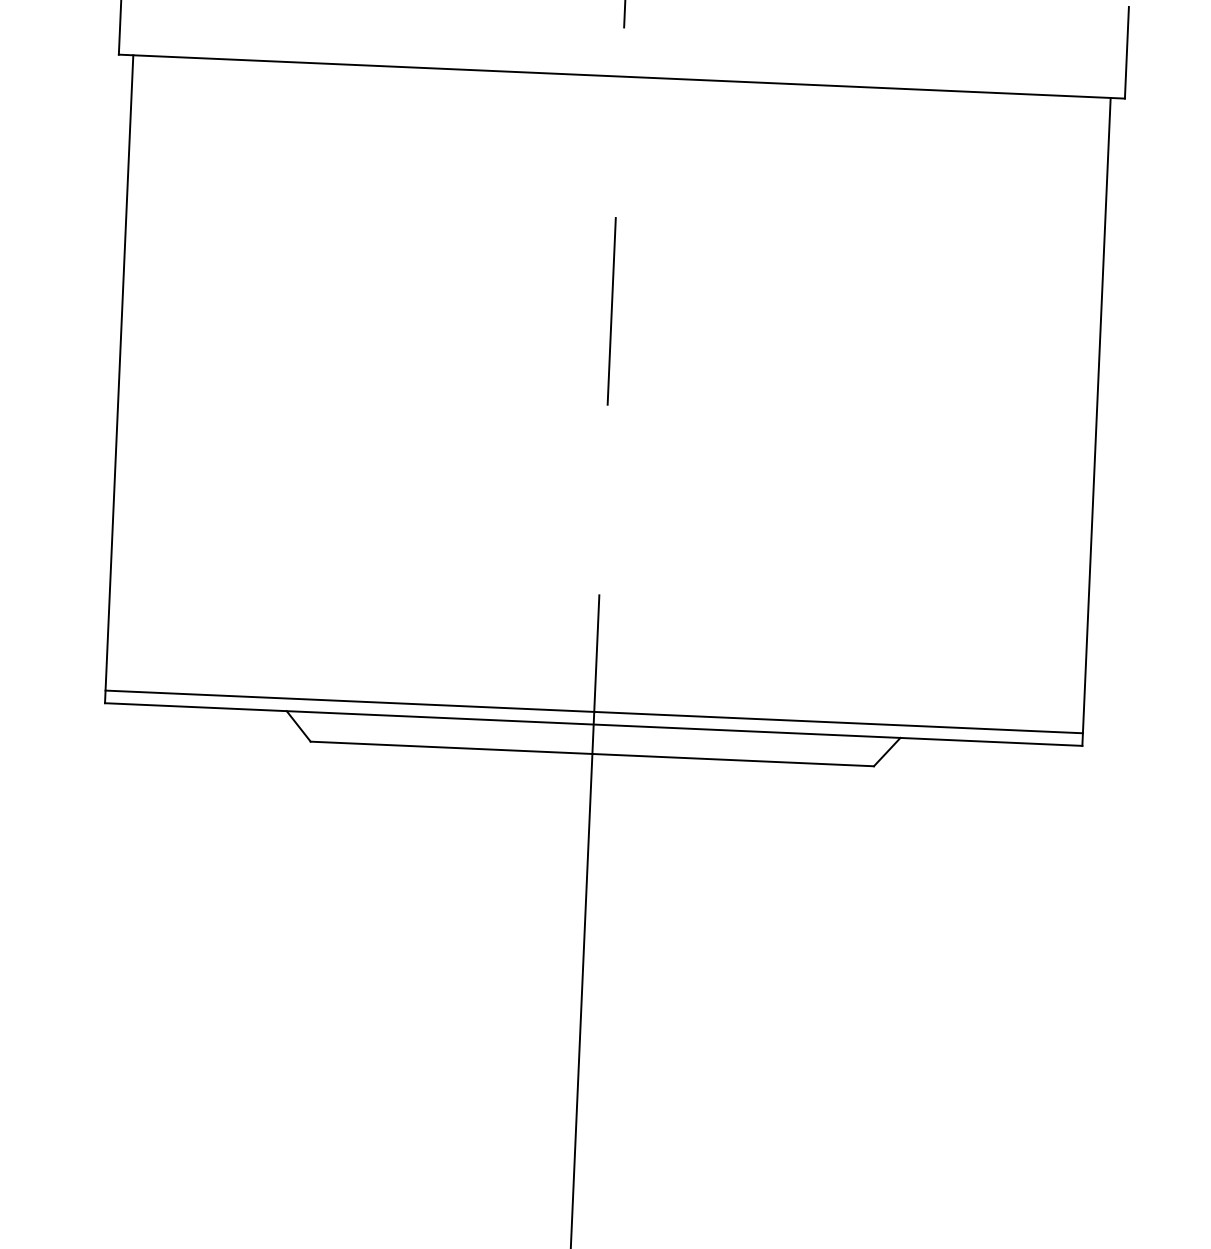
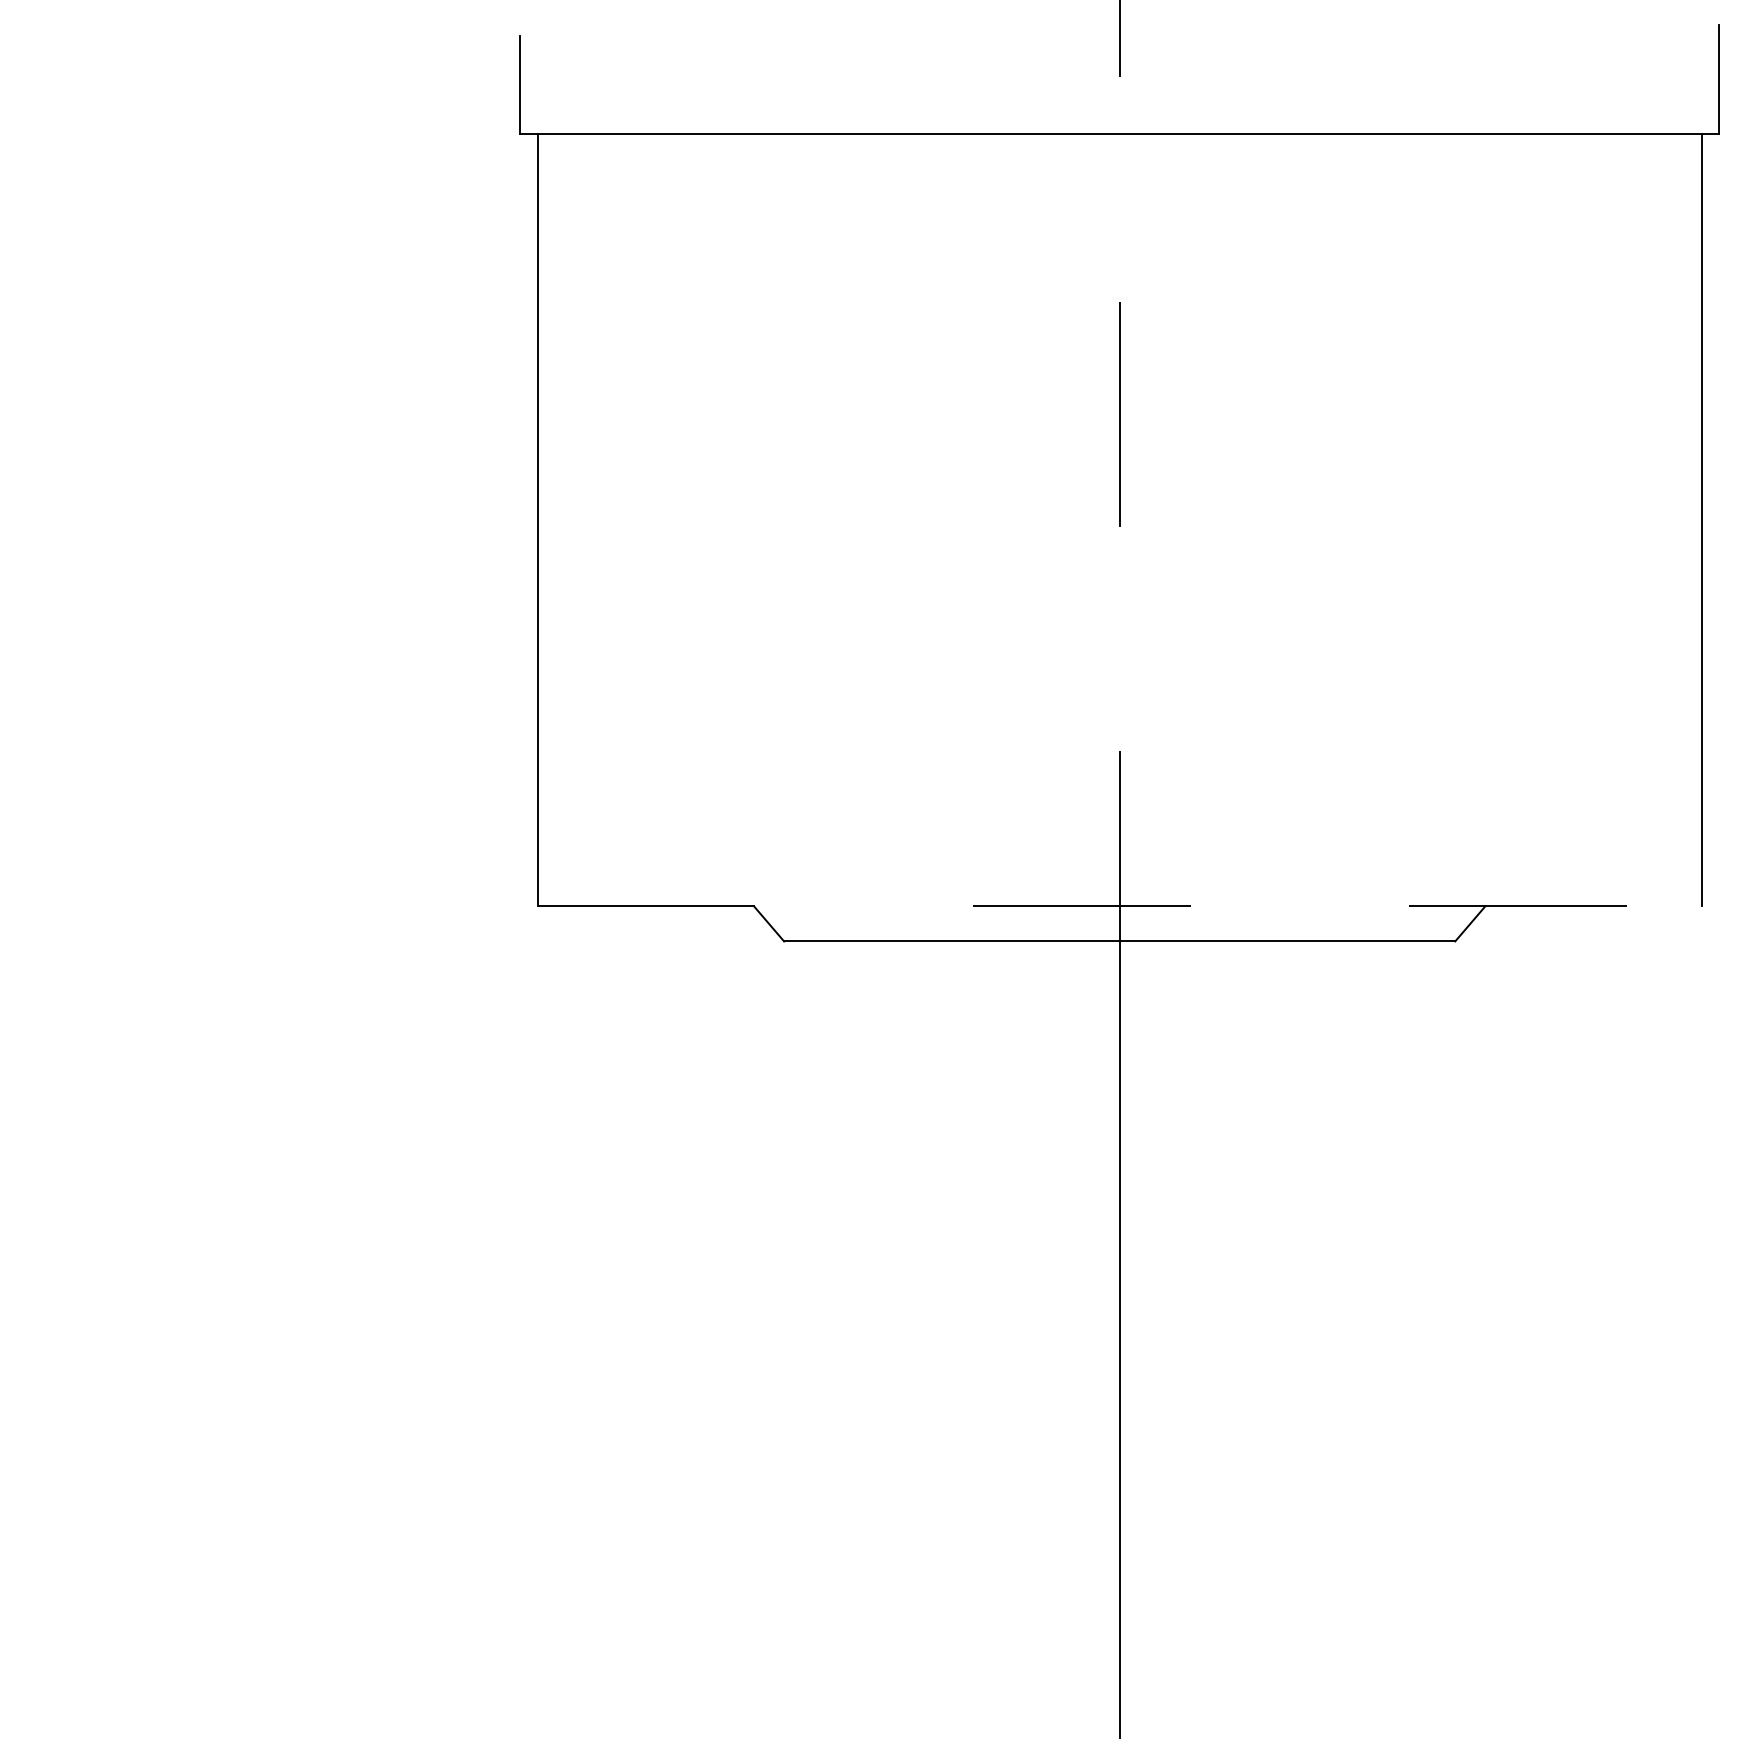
line: (594, 712) -> (1119, 891), removed
line: (594, 724) -> (1120, 906), solid -> dashed

